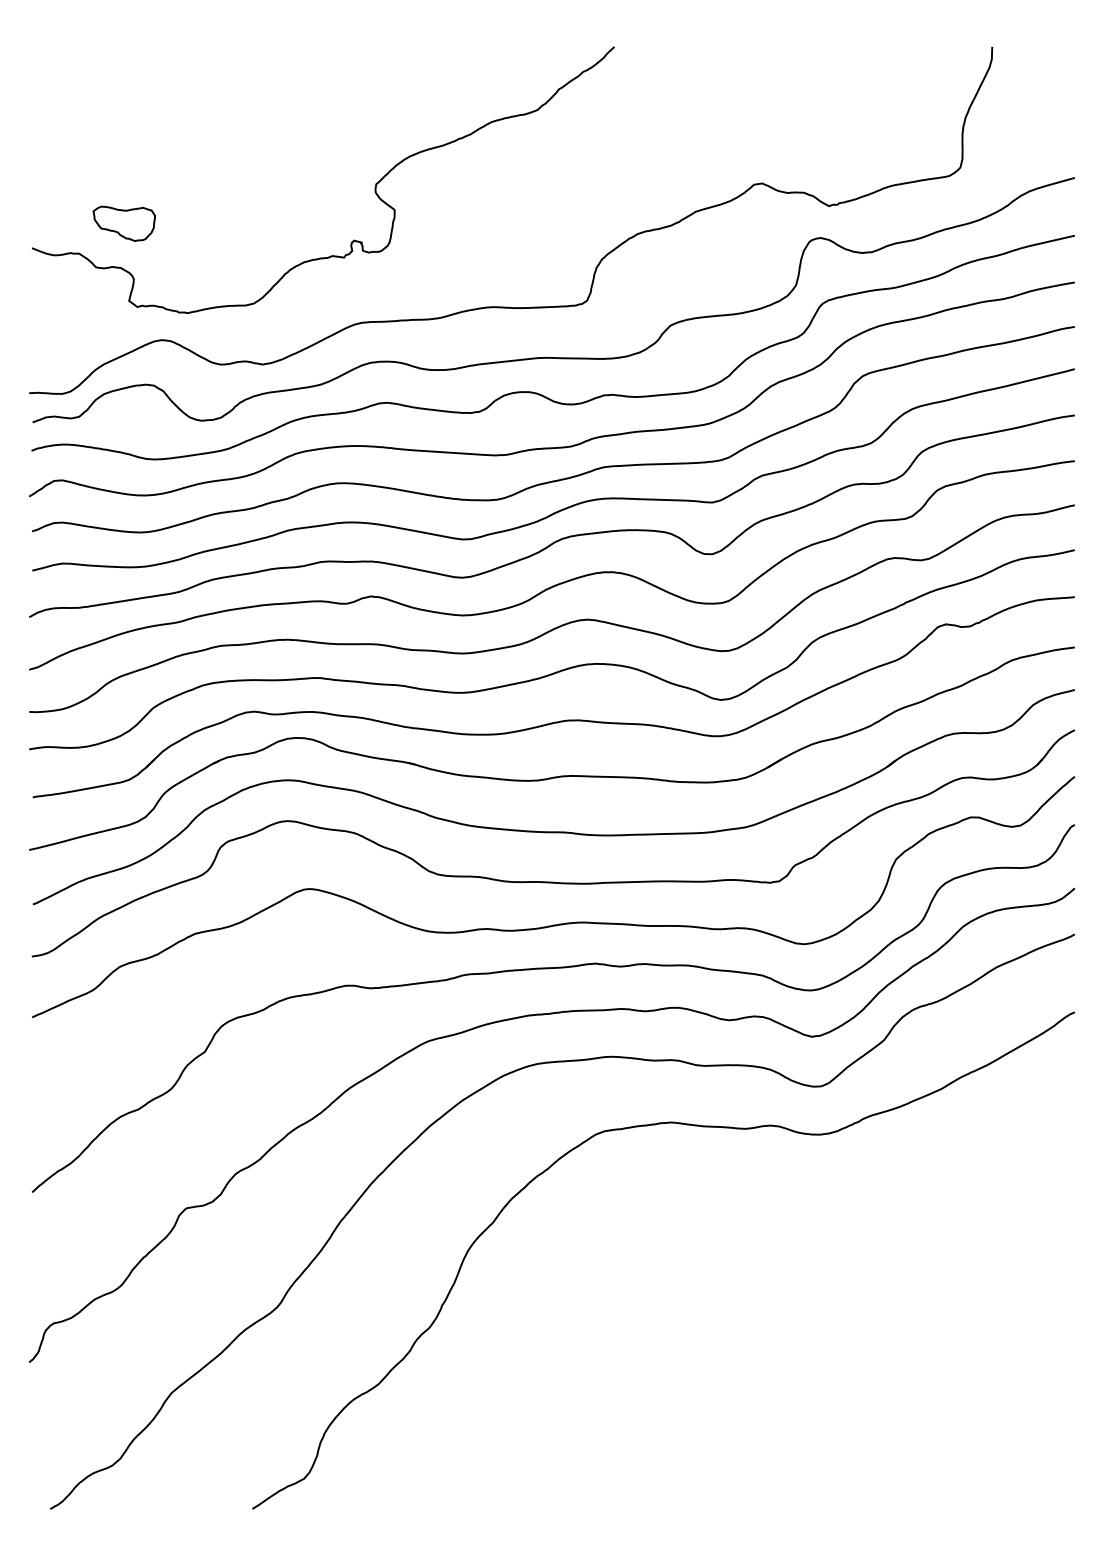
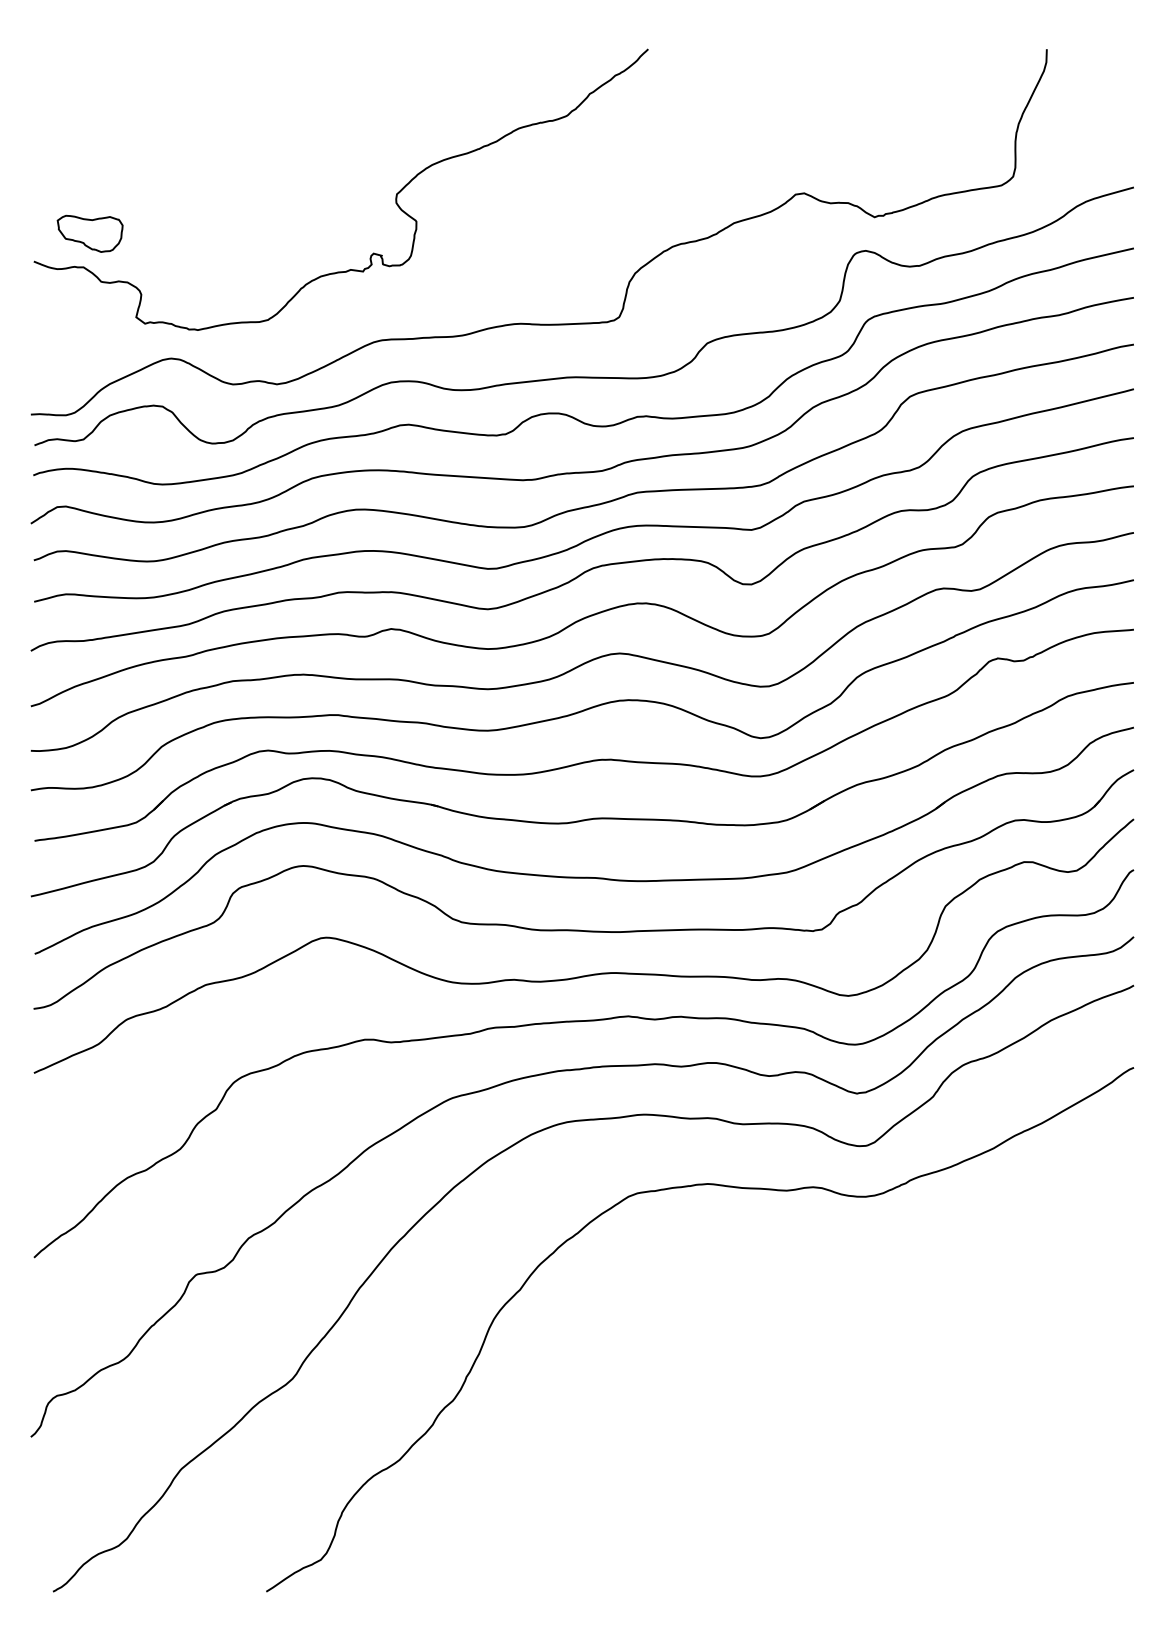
part: (123, 223) -> (89, 233), moved

